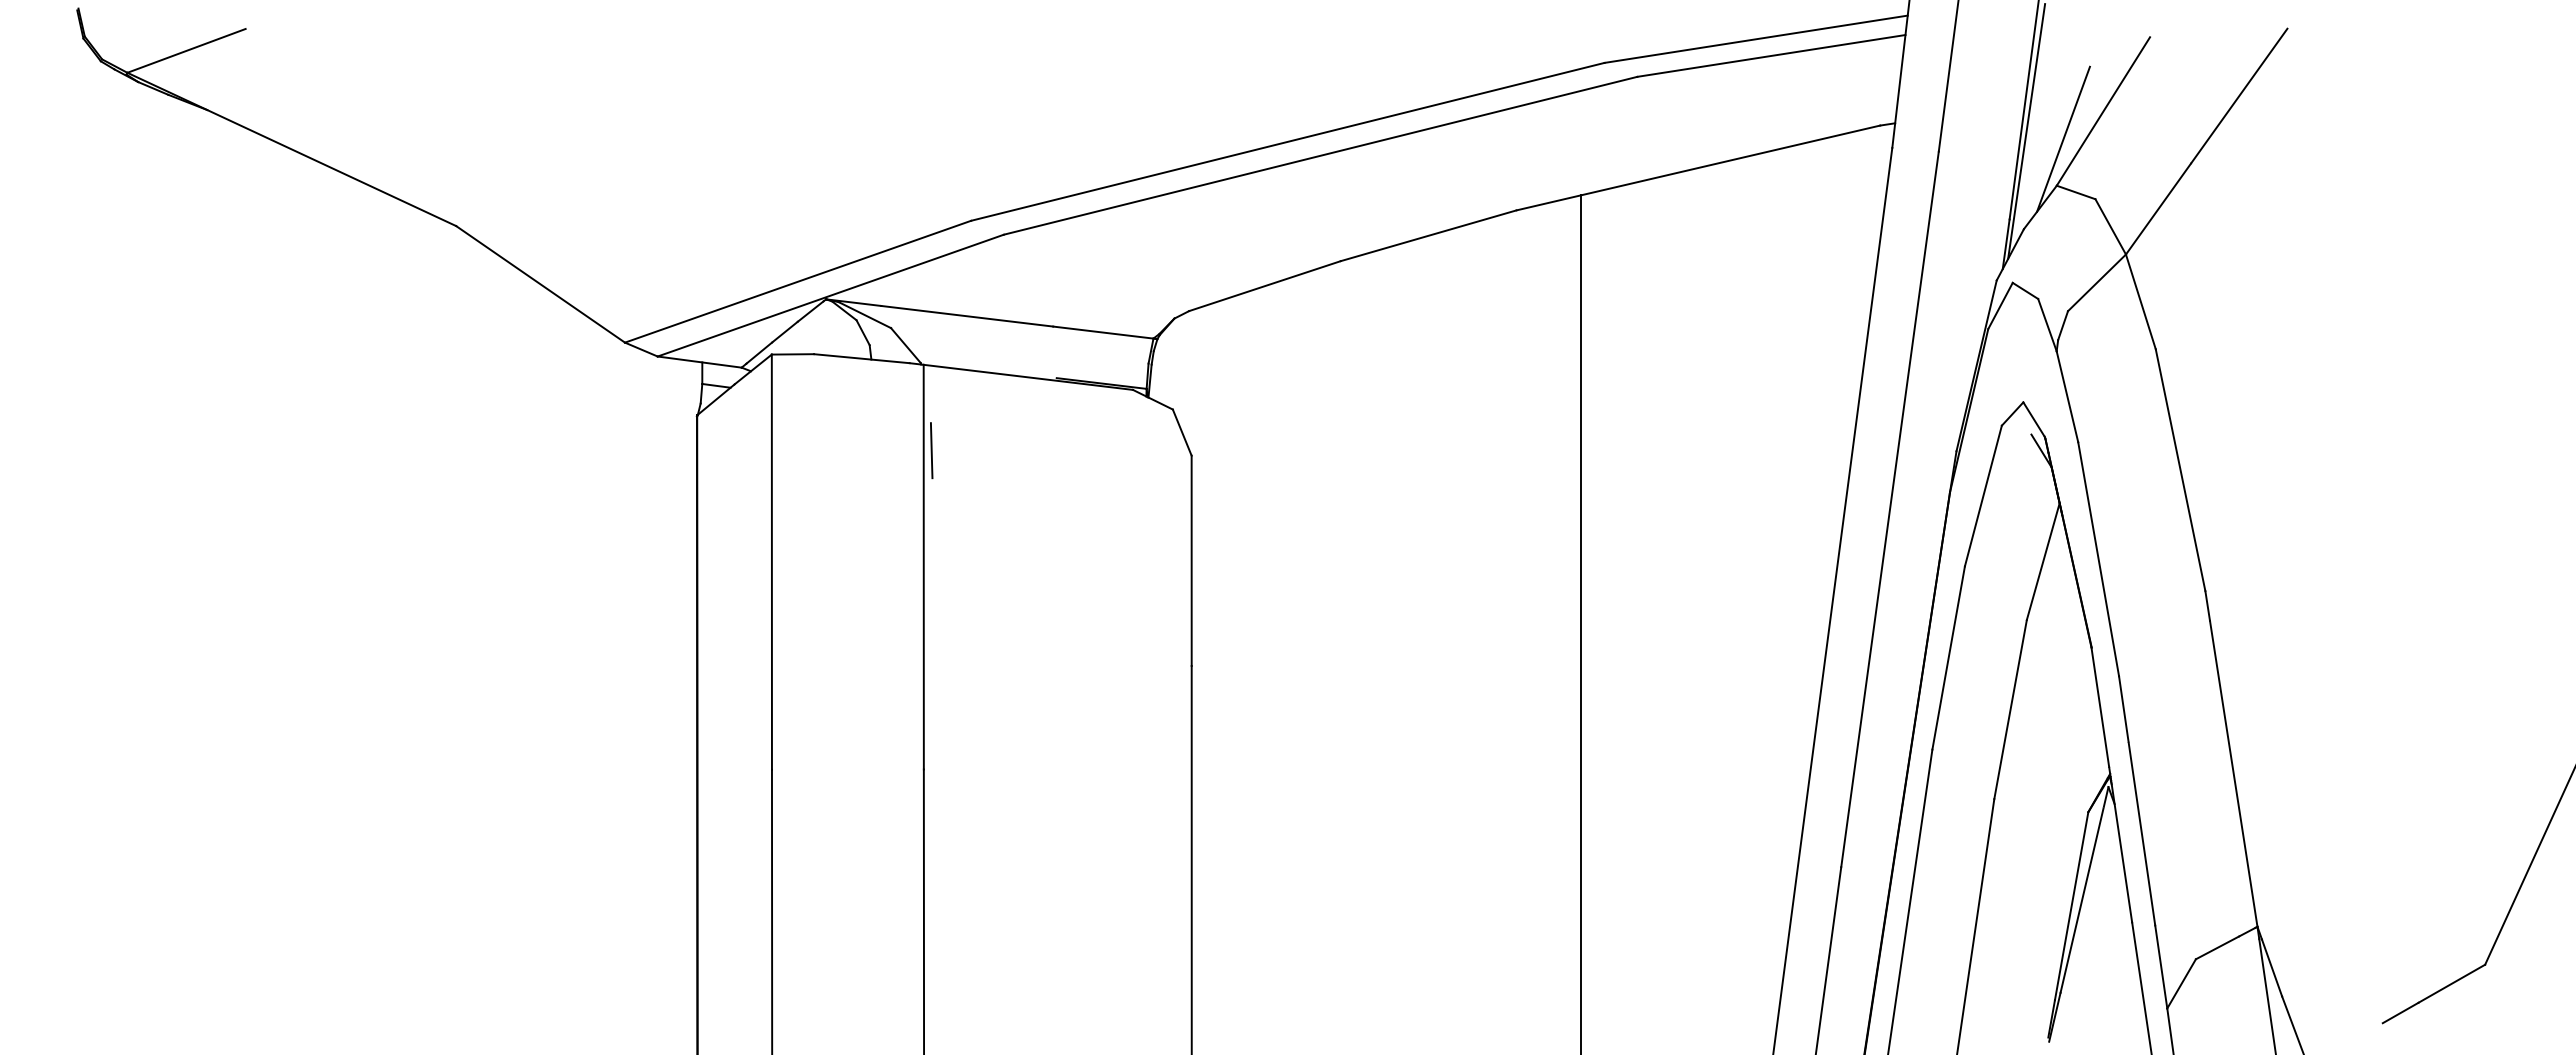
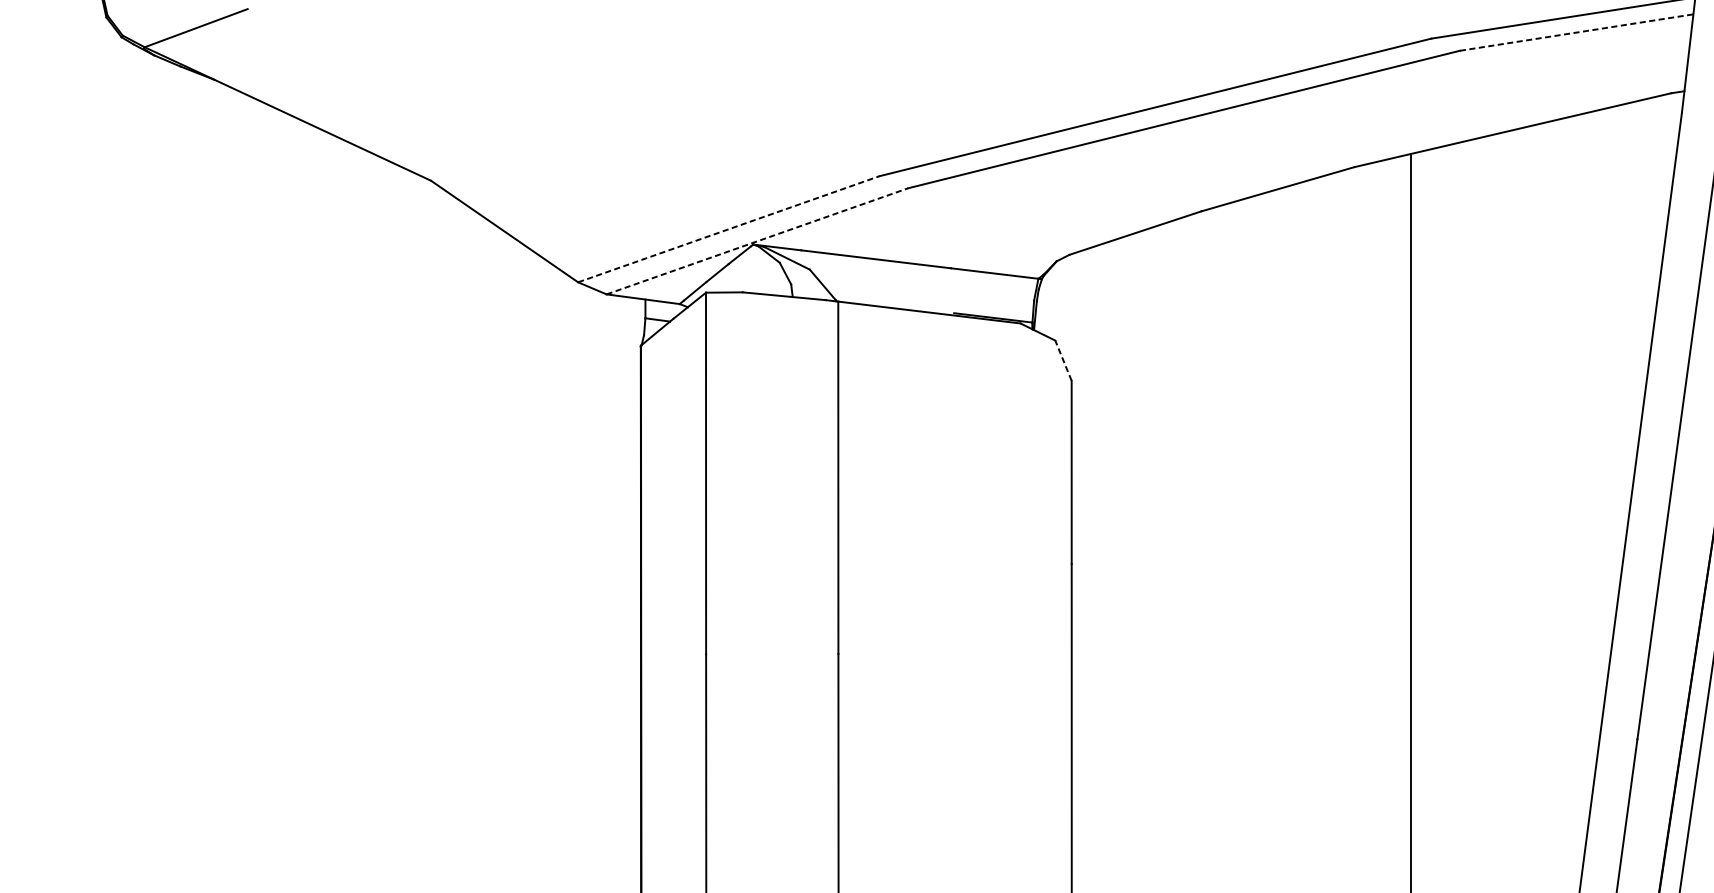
line: (1771, 55) -> (1576, 32), solid -> dashed
line: (798, 281) -> (729, 229), solid -> dashed
line: (831, 295) -> (757, 241), solid -> dashed
line: (1182, 432) -> (1063, 360), solid -> dashed
line: (931, 450) -> (845, 376), removed

